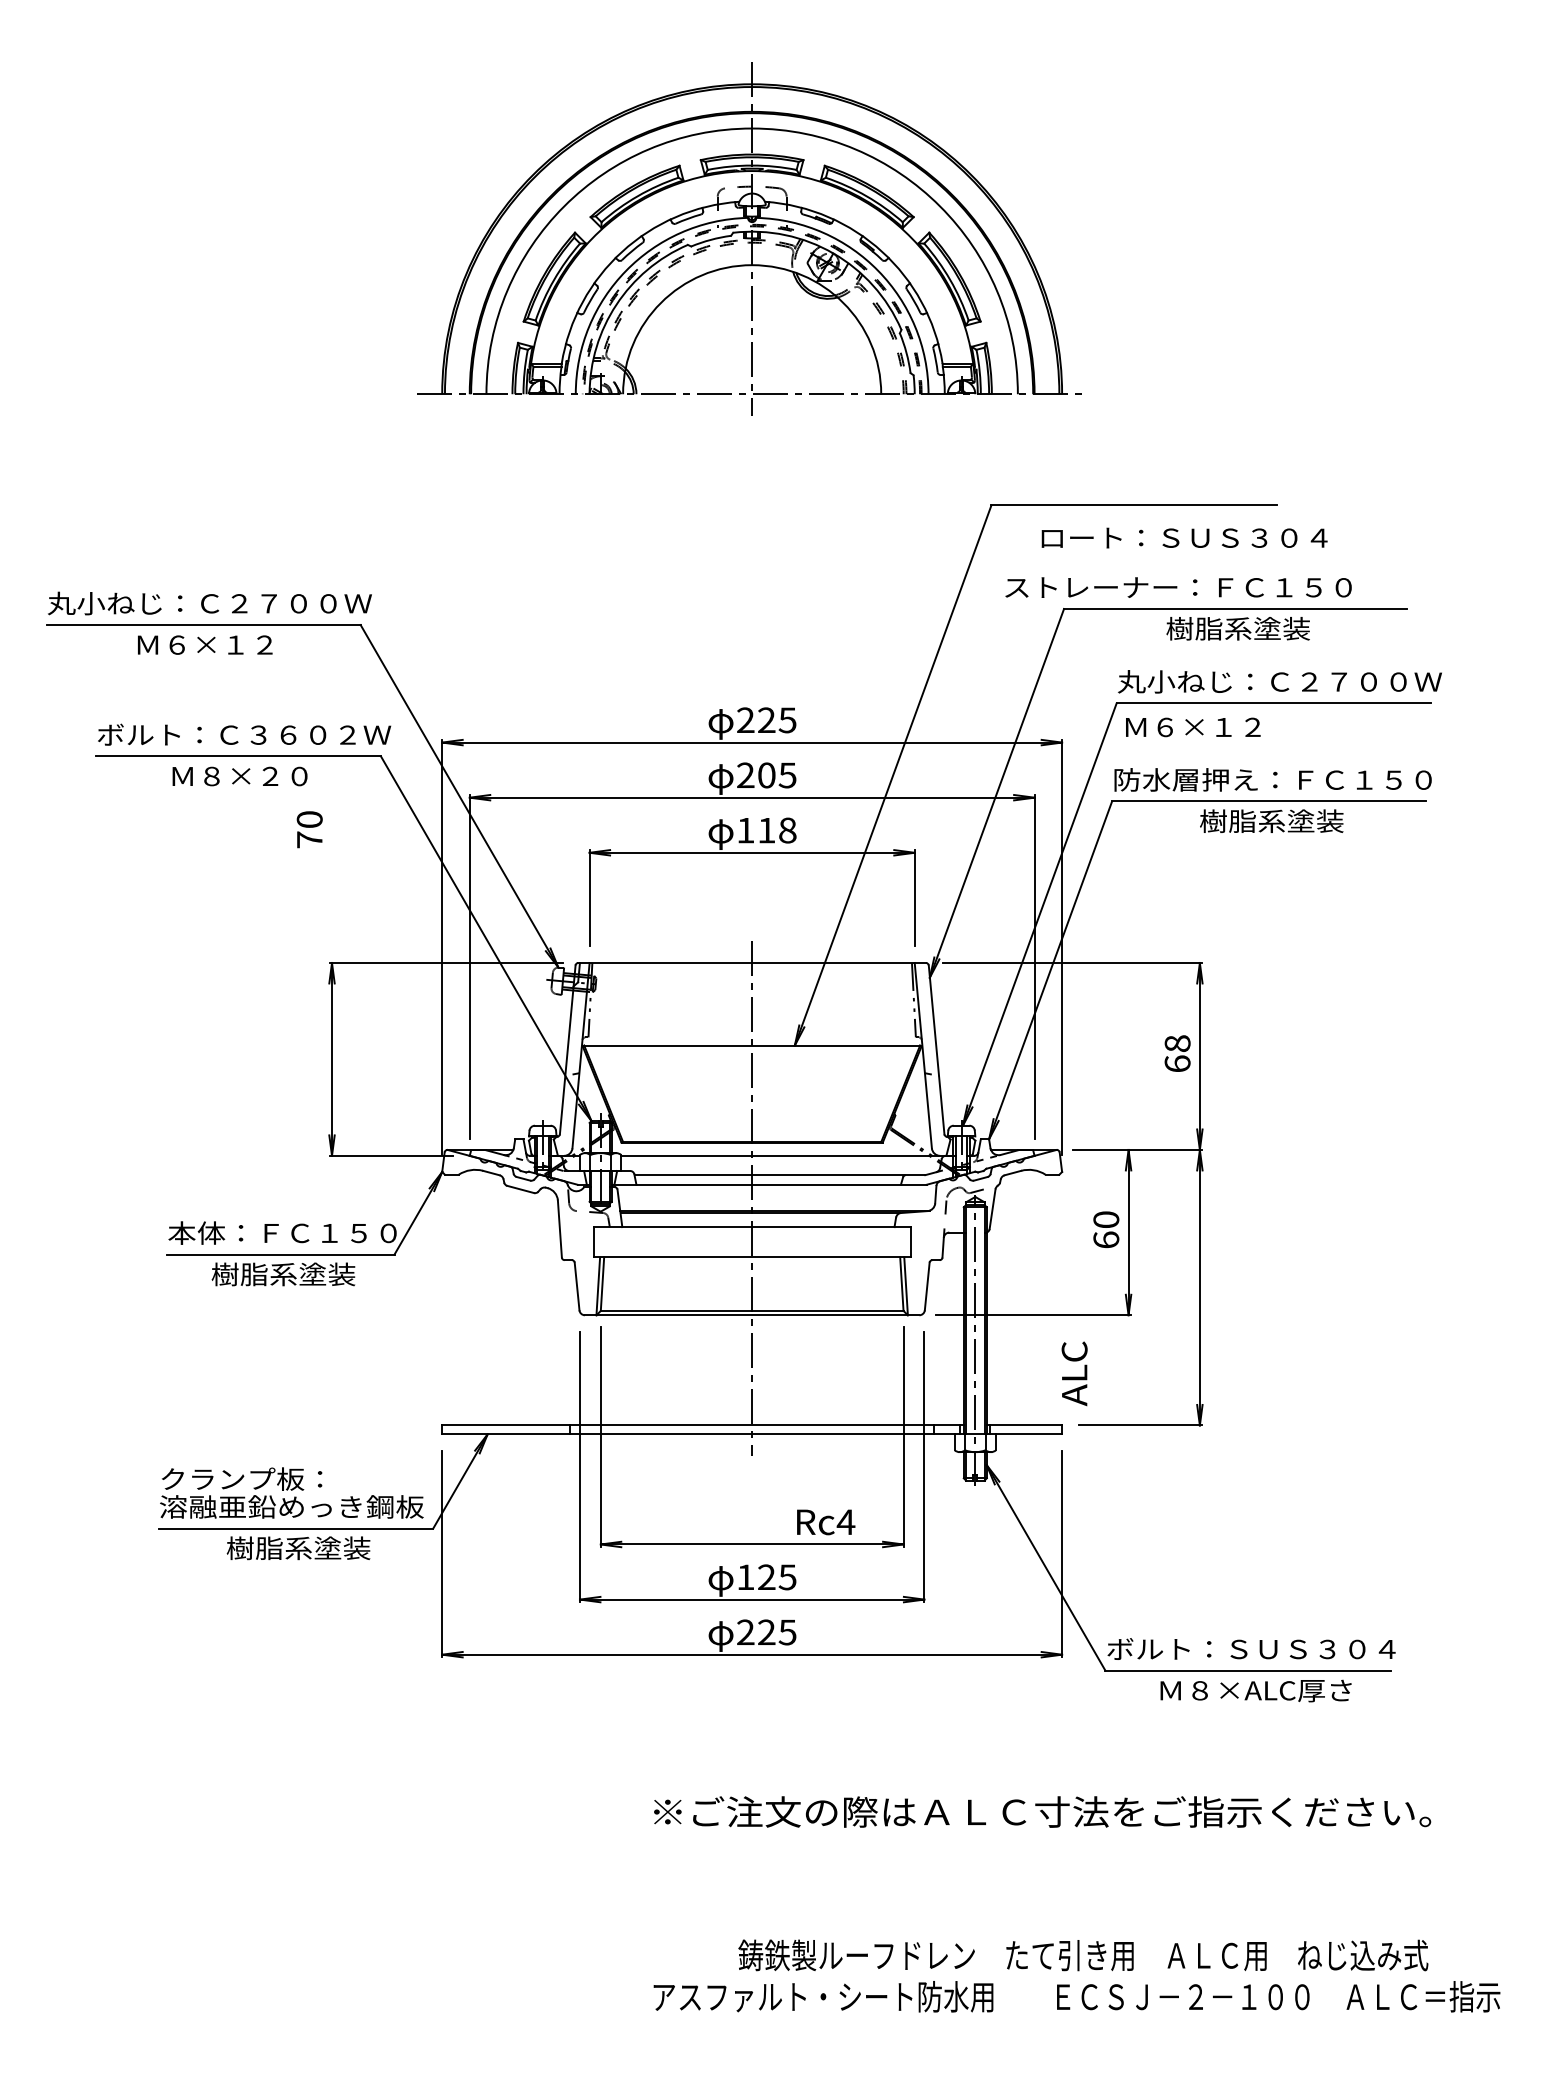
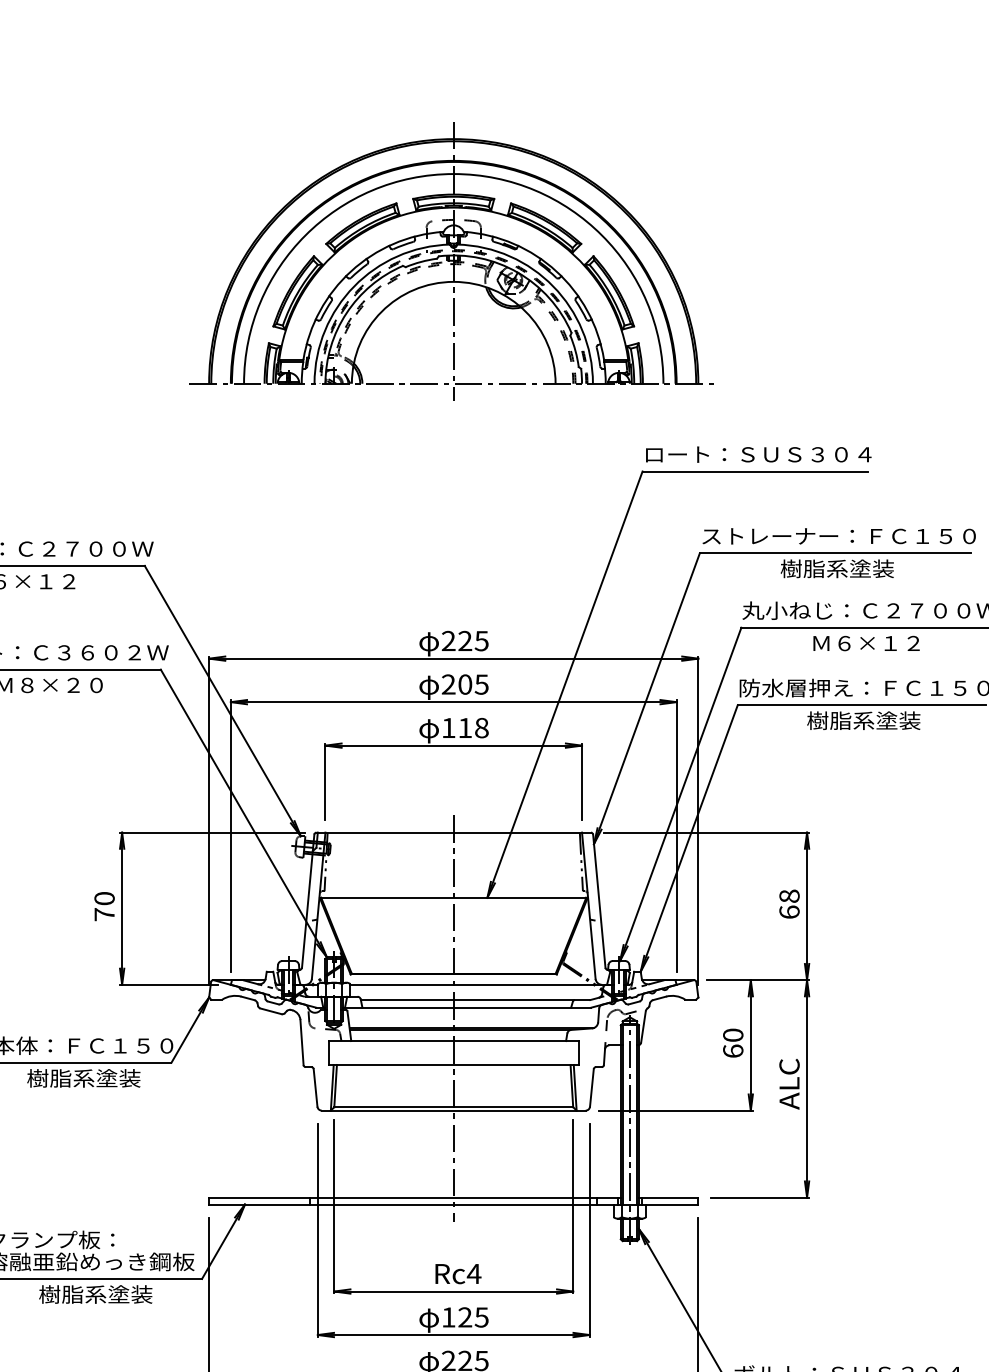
text: (1184, 537) -> (758, 454), moved
text: (1178, 587) -> (839, 536), moved
text: (1193, 727) -> (866, 643), moved
text: (309, 829) -> (104, 906), moved
text: (1074, 1373) -> (789, 1083), moved
text: (826, 1522) -> (458, 1274), moved

